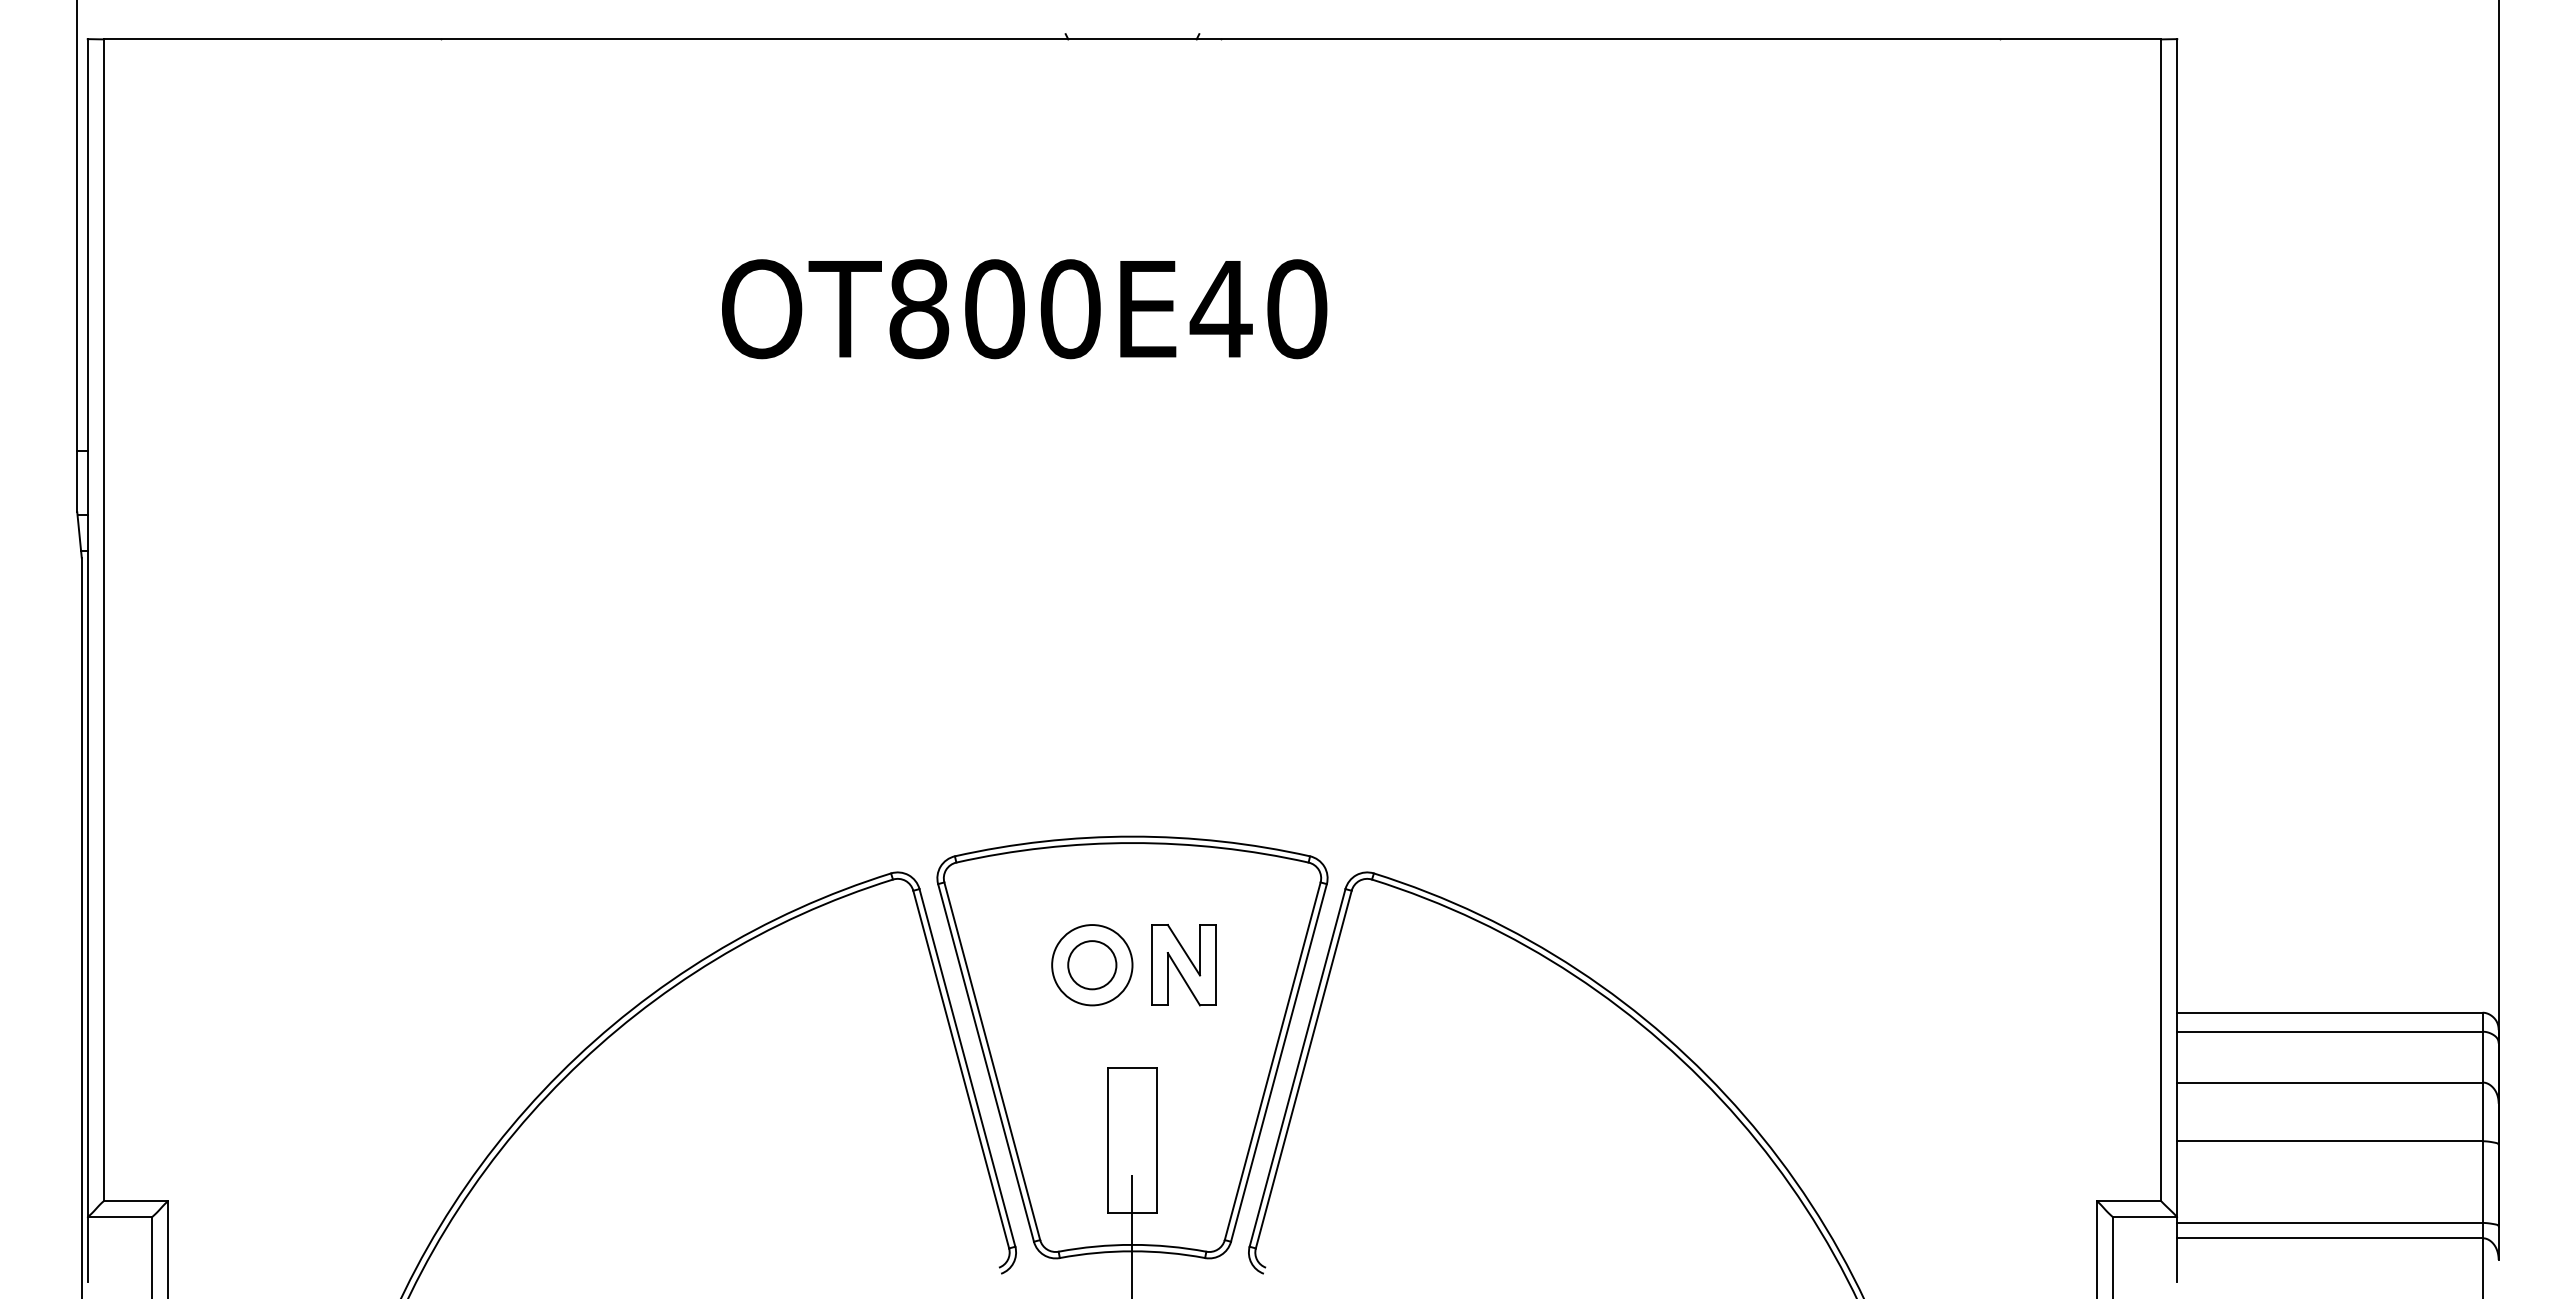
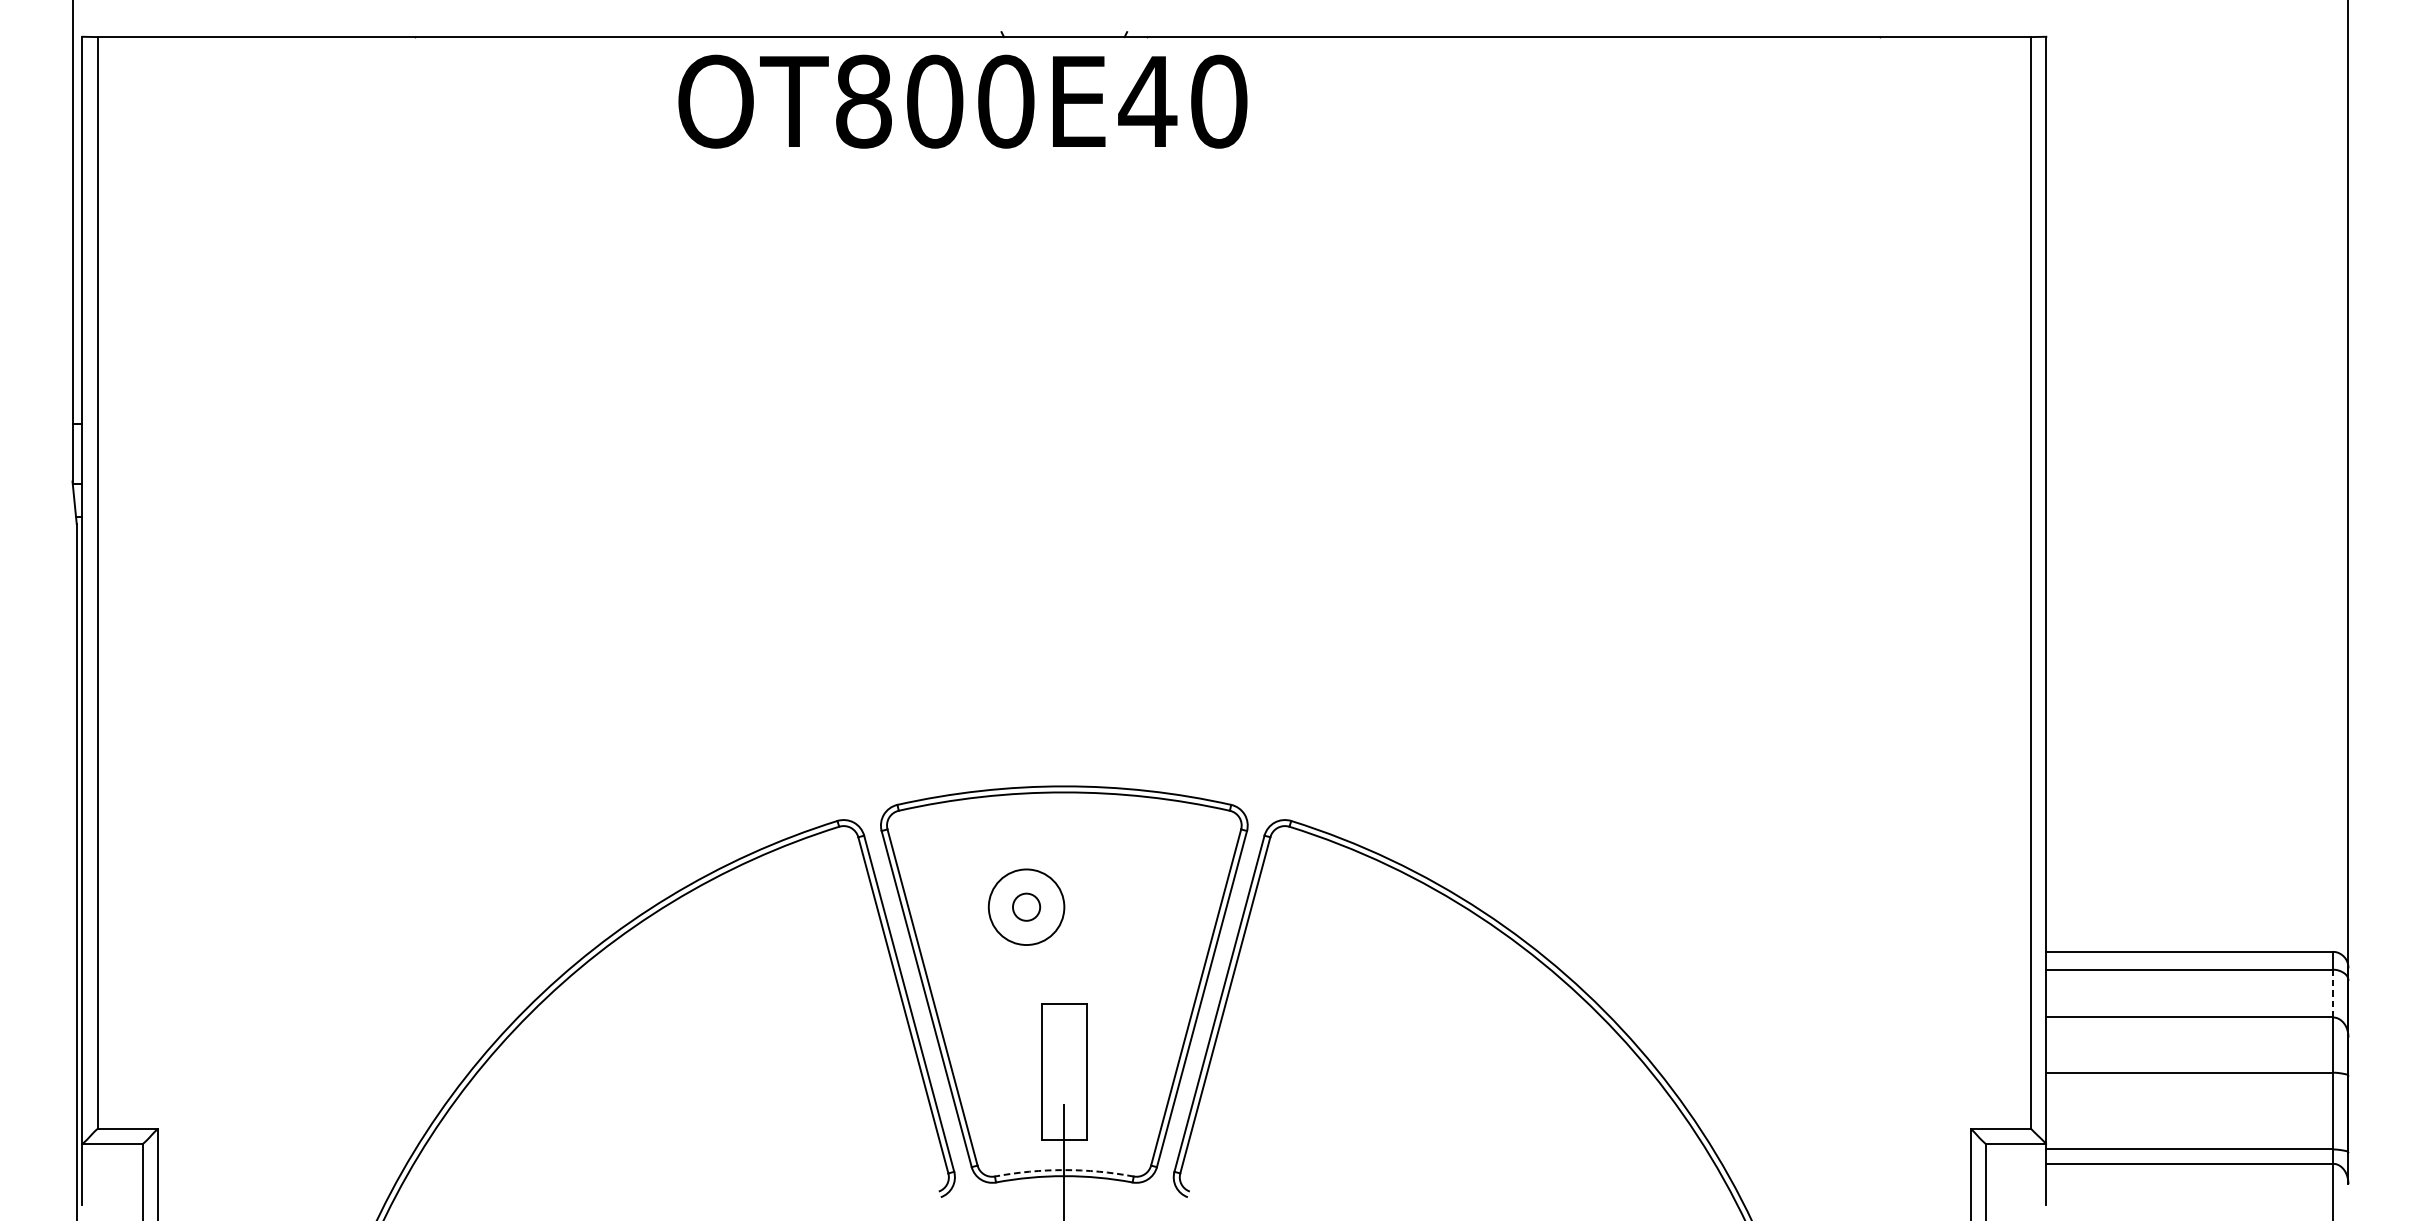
text: (1024, 309) -> (962, 102), moved
circle: (1092, 965) -> (1026, 907), size x0.6
part: (1183, 965) -> (1112, 907), removed
line: (2482, 1056) -> (2333, 993), solid -> dashed
arc: (1132, 1244) -> (1064, 1169), solid -> dashed

